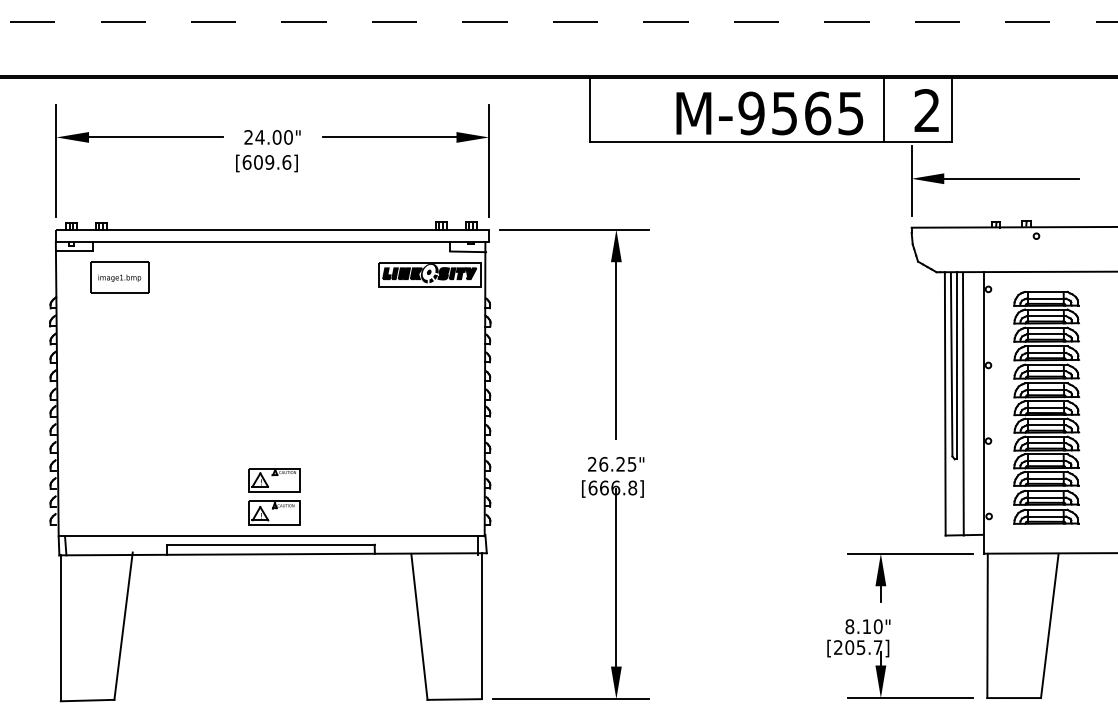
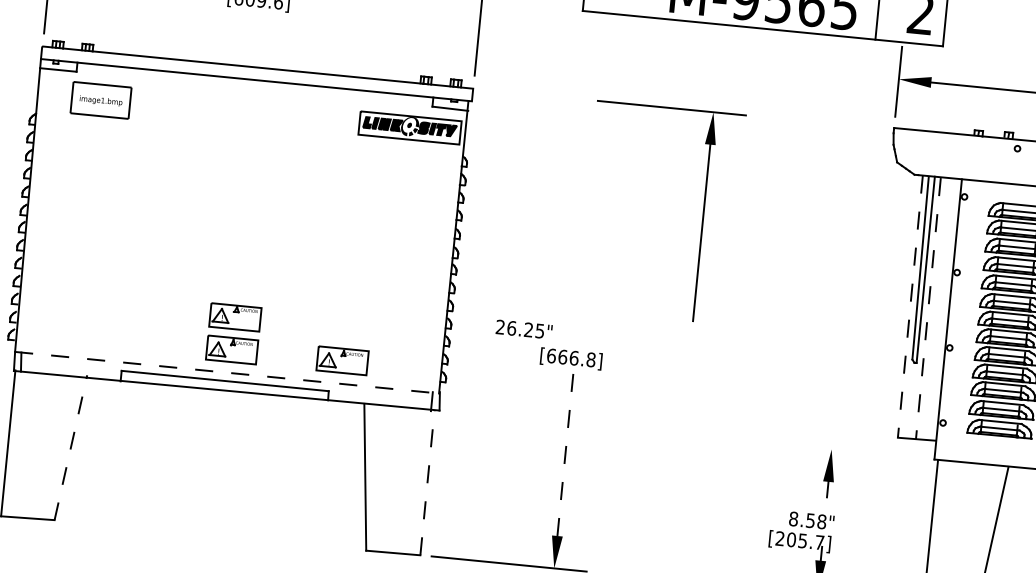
part: (615, 334) -> (702, 216), moved
line: (945, 403) -> (910, 306), solid -> dashed
line: (963, 404) -> (928, 309), solid -> dashed
text: (616, 464) -> (524, 329), moved
part: (385, 512) -> (342, 360), added
line: (272, 536) -> (227, 372), solid -> dashed
line: (910, 553) -> (861, 452), removed
line: (616, 577) -> (566, 447), solid -> dashed
line: (123, 625) -> (70, 447), solid -> dashed
line: (481, 626) -> (427, 482), solid -> dashed
text: (872, 626) -> (816, 521), 8.10" -> 8.58"

